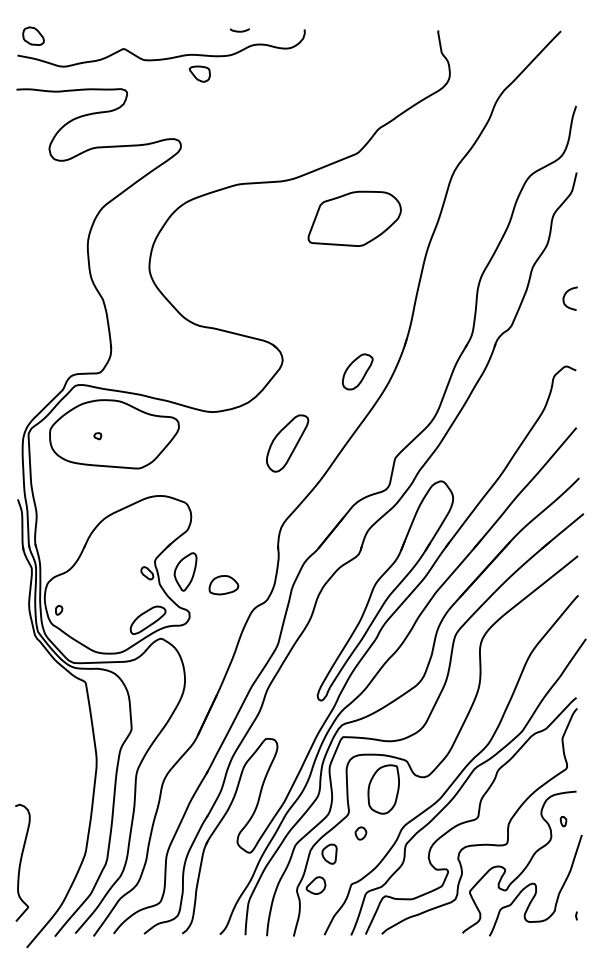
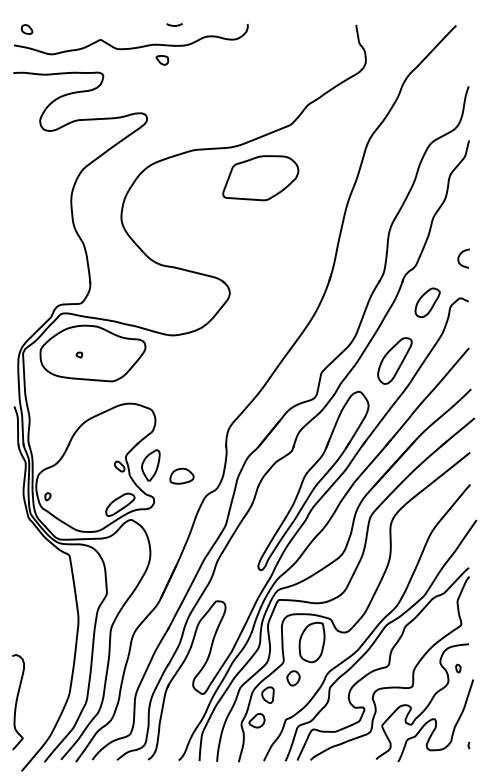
curve: (239, 30) -> (174, 24), moved
part: (33, 35) -> (27, 28), size x0.62
part: (199, 73) -> (162, 59), size x0.71
part: (354, 218) -> (260, 177), moved
curve: (565, 296) -> (459, 256), moved
part: (357, 371) -> (427, 302), moved
part: (287, 443) -> (394, 360), moved
part: (360, 833) -> (293, 678), size x1.43

